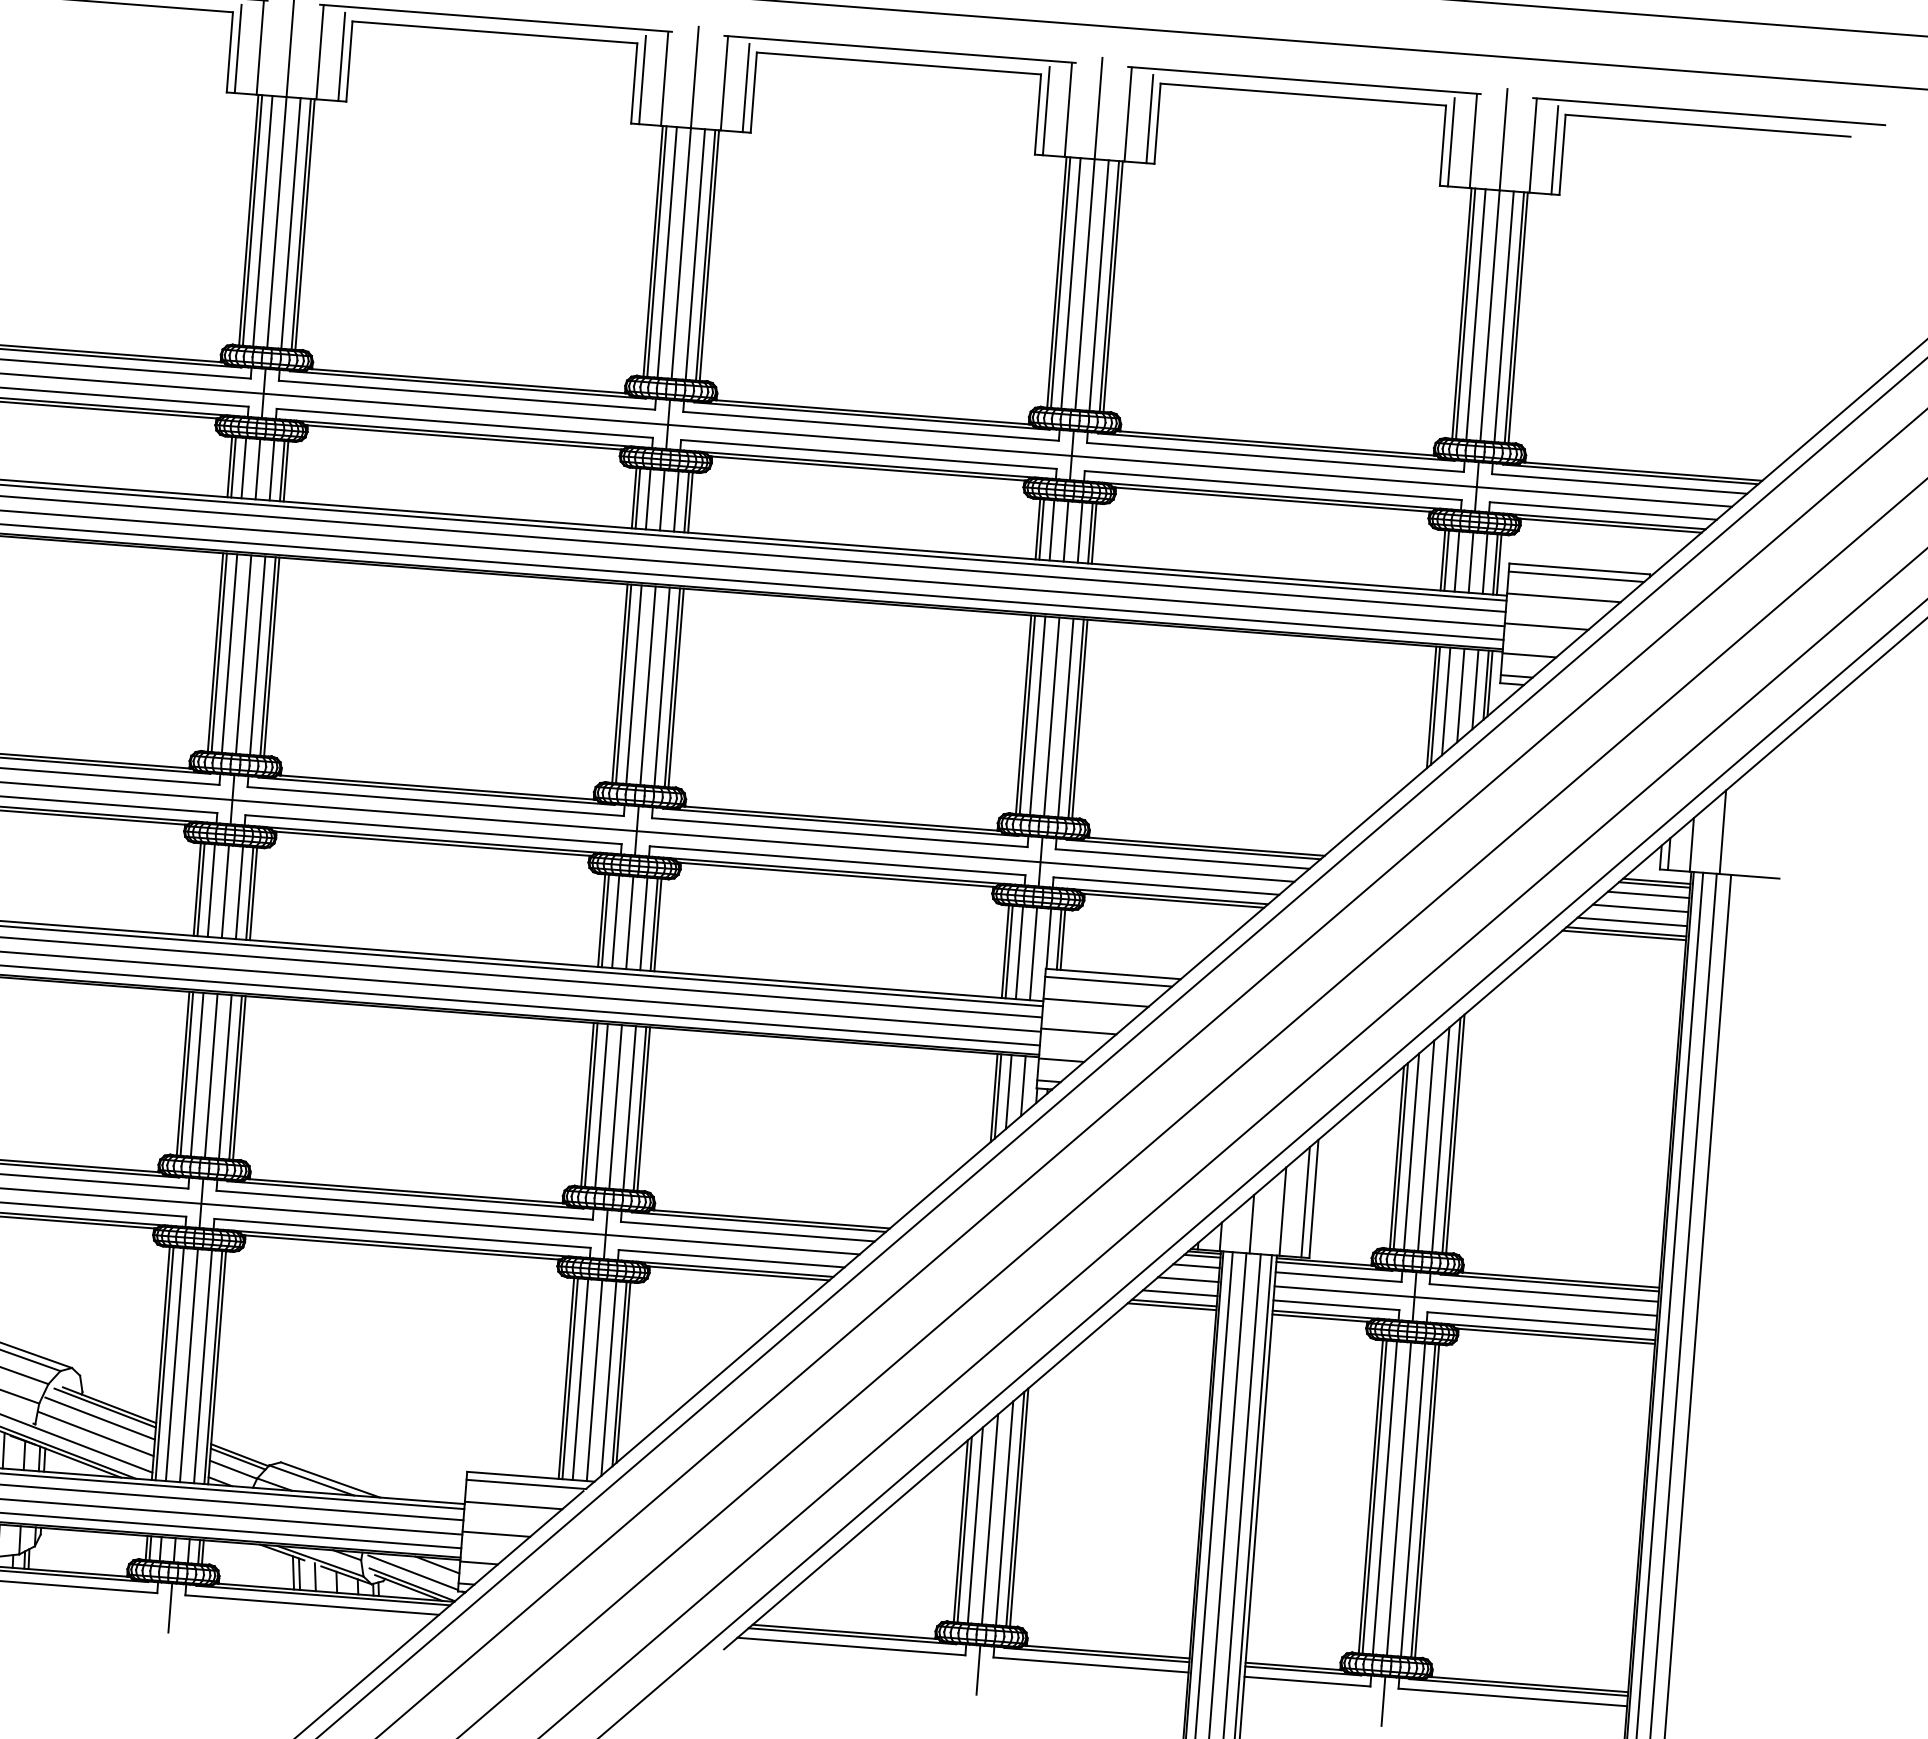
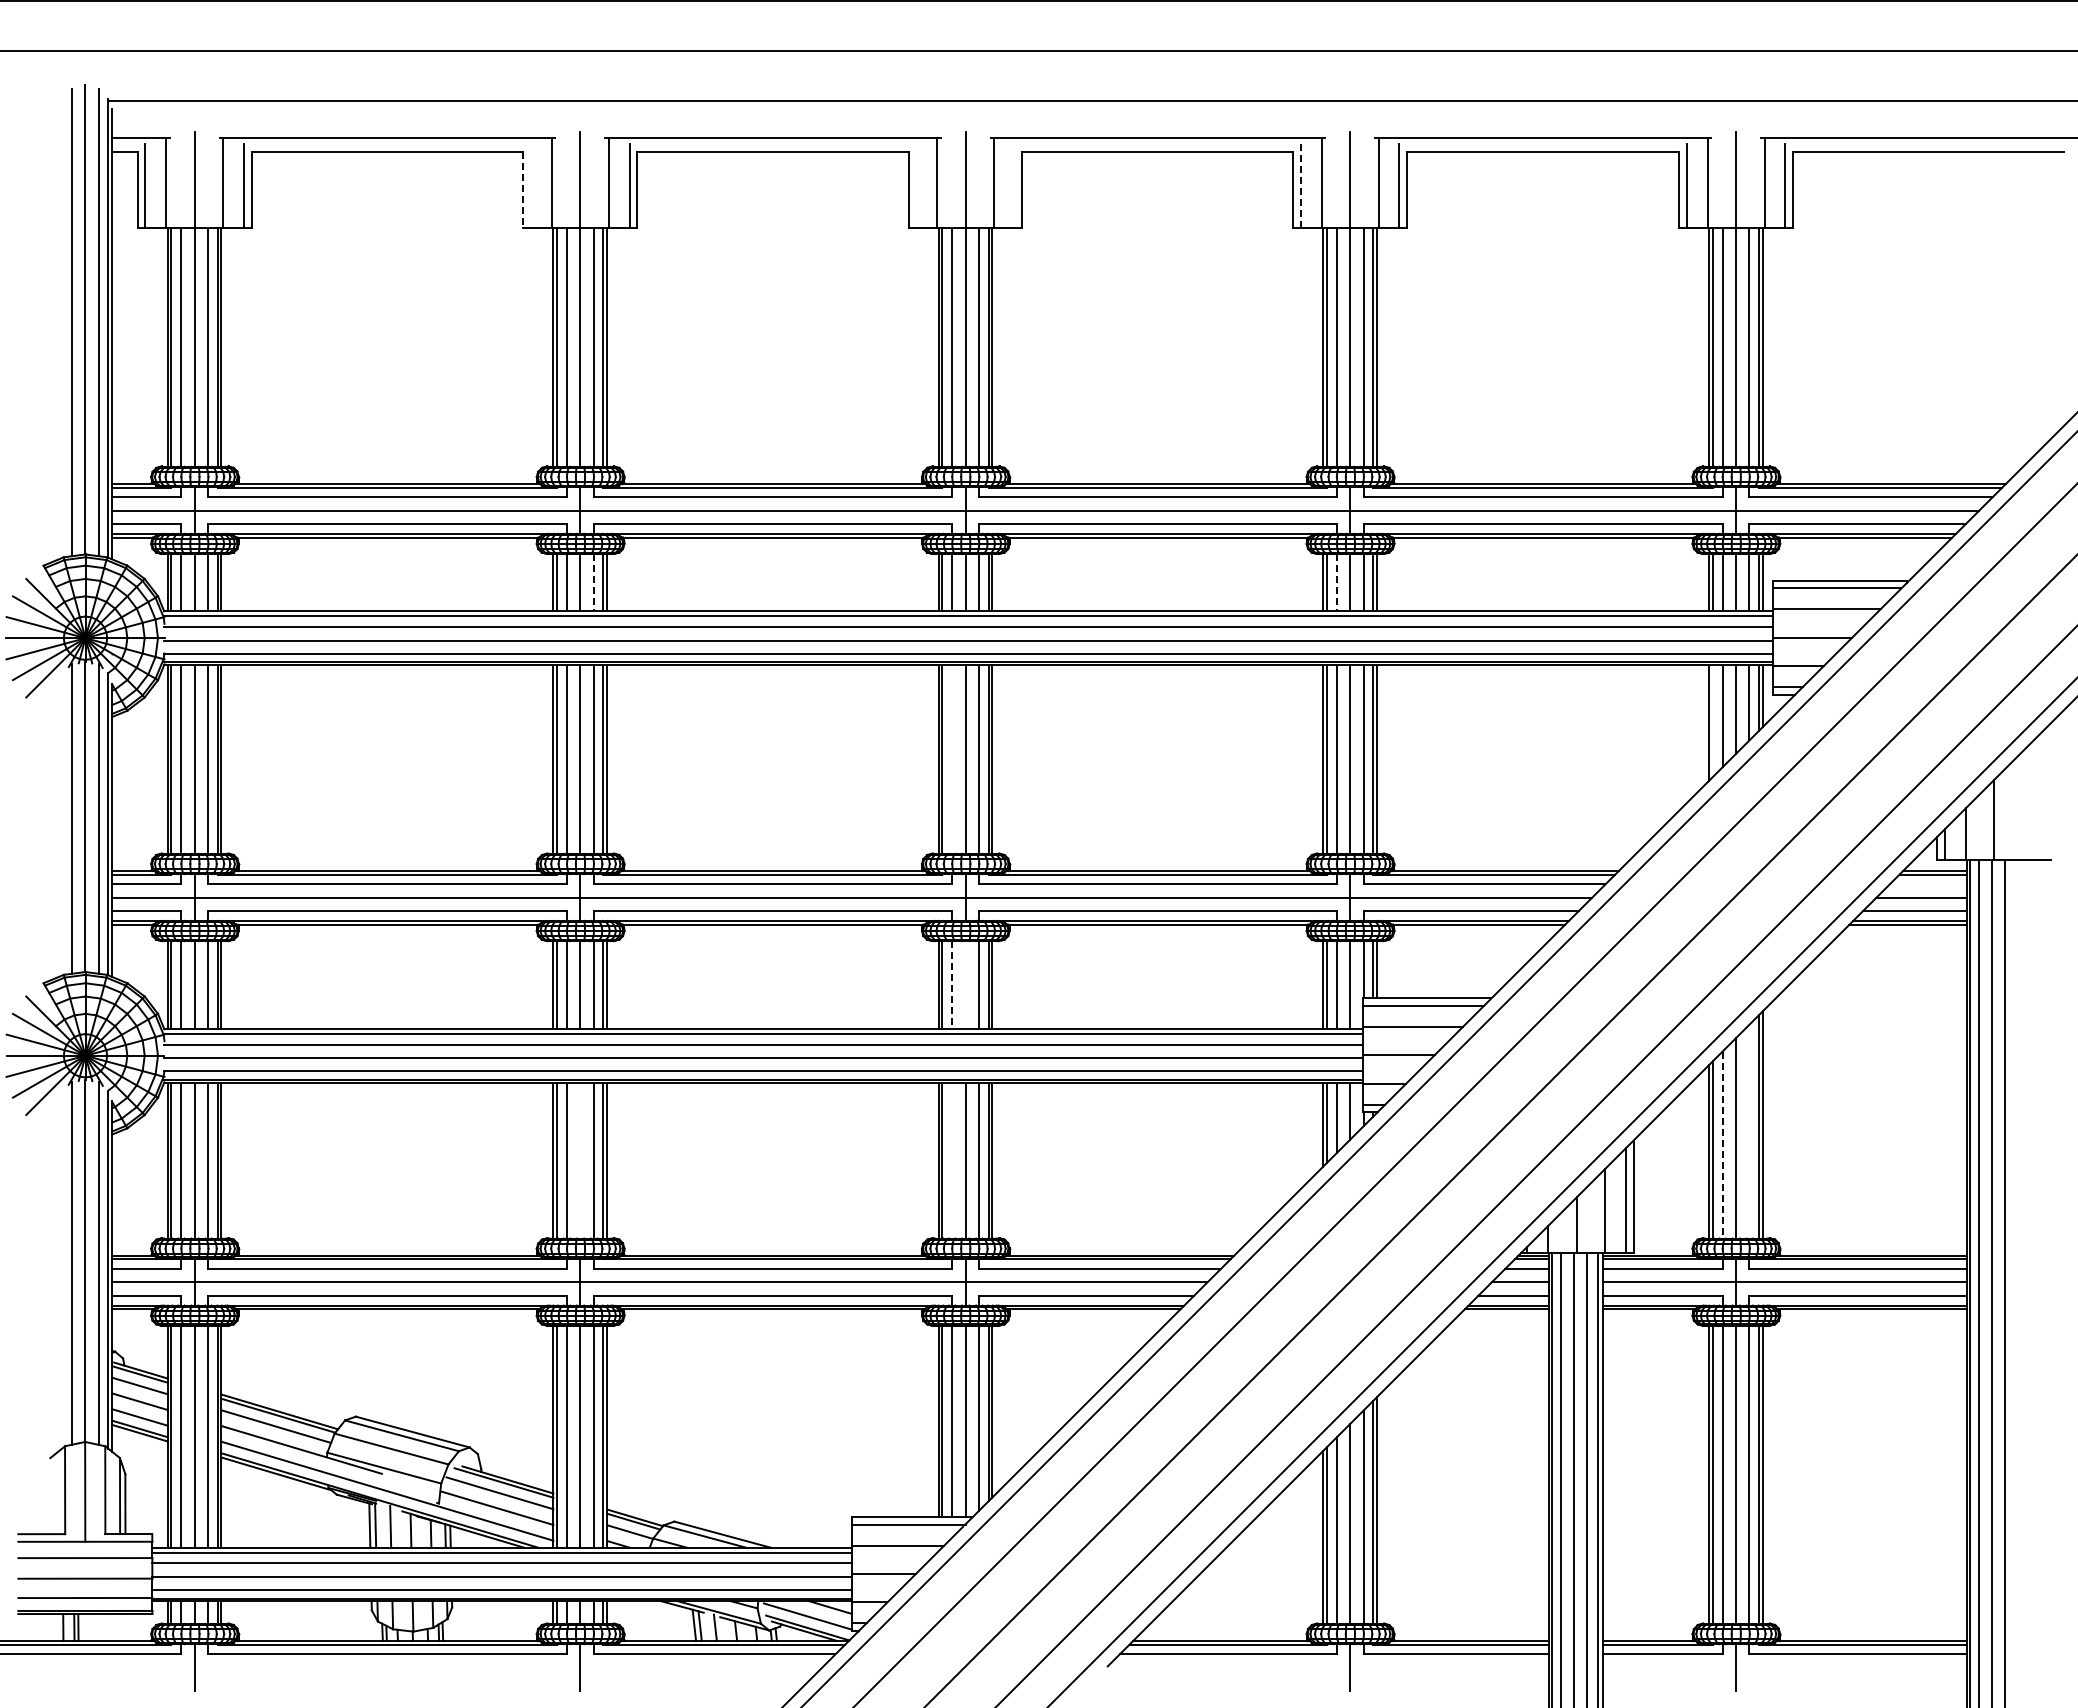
line: (237, 49) -> (530, 186), removed
line: (230, 53) -> (523, 190), solid -> dashed
line: (642, 80) -> (916, 186), removed
line: (745, 88) -> (1014, 186), removed
line: (1045, 111) -> (1300, 186), solid -> dashed
line: (271, 470) -> (593, 582), solid -> dashed
line: (1051, 530) -> (1336, 582), solid -> dashed
line: (634, 683) -> (952, 758), removed
line: (1435, 705) -> (1712, 720), removed
line: (1648, 894) -> (1928, 884), removed
line: (616, 922) -> (952, 985), solid -> dashed
line: (629, 923) -> (965, 985), removed
line: (211, 1075) -> (580, 1160), removed
line: (601, 1105) -> (952, 1160), removed
line: (1440, 1139) -> (1749, 1131), removed
line: (1411, 1152) -> (1722, 1145), solid -> dashed

